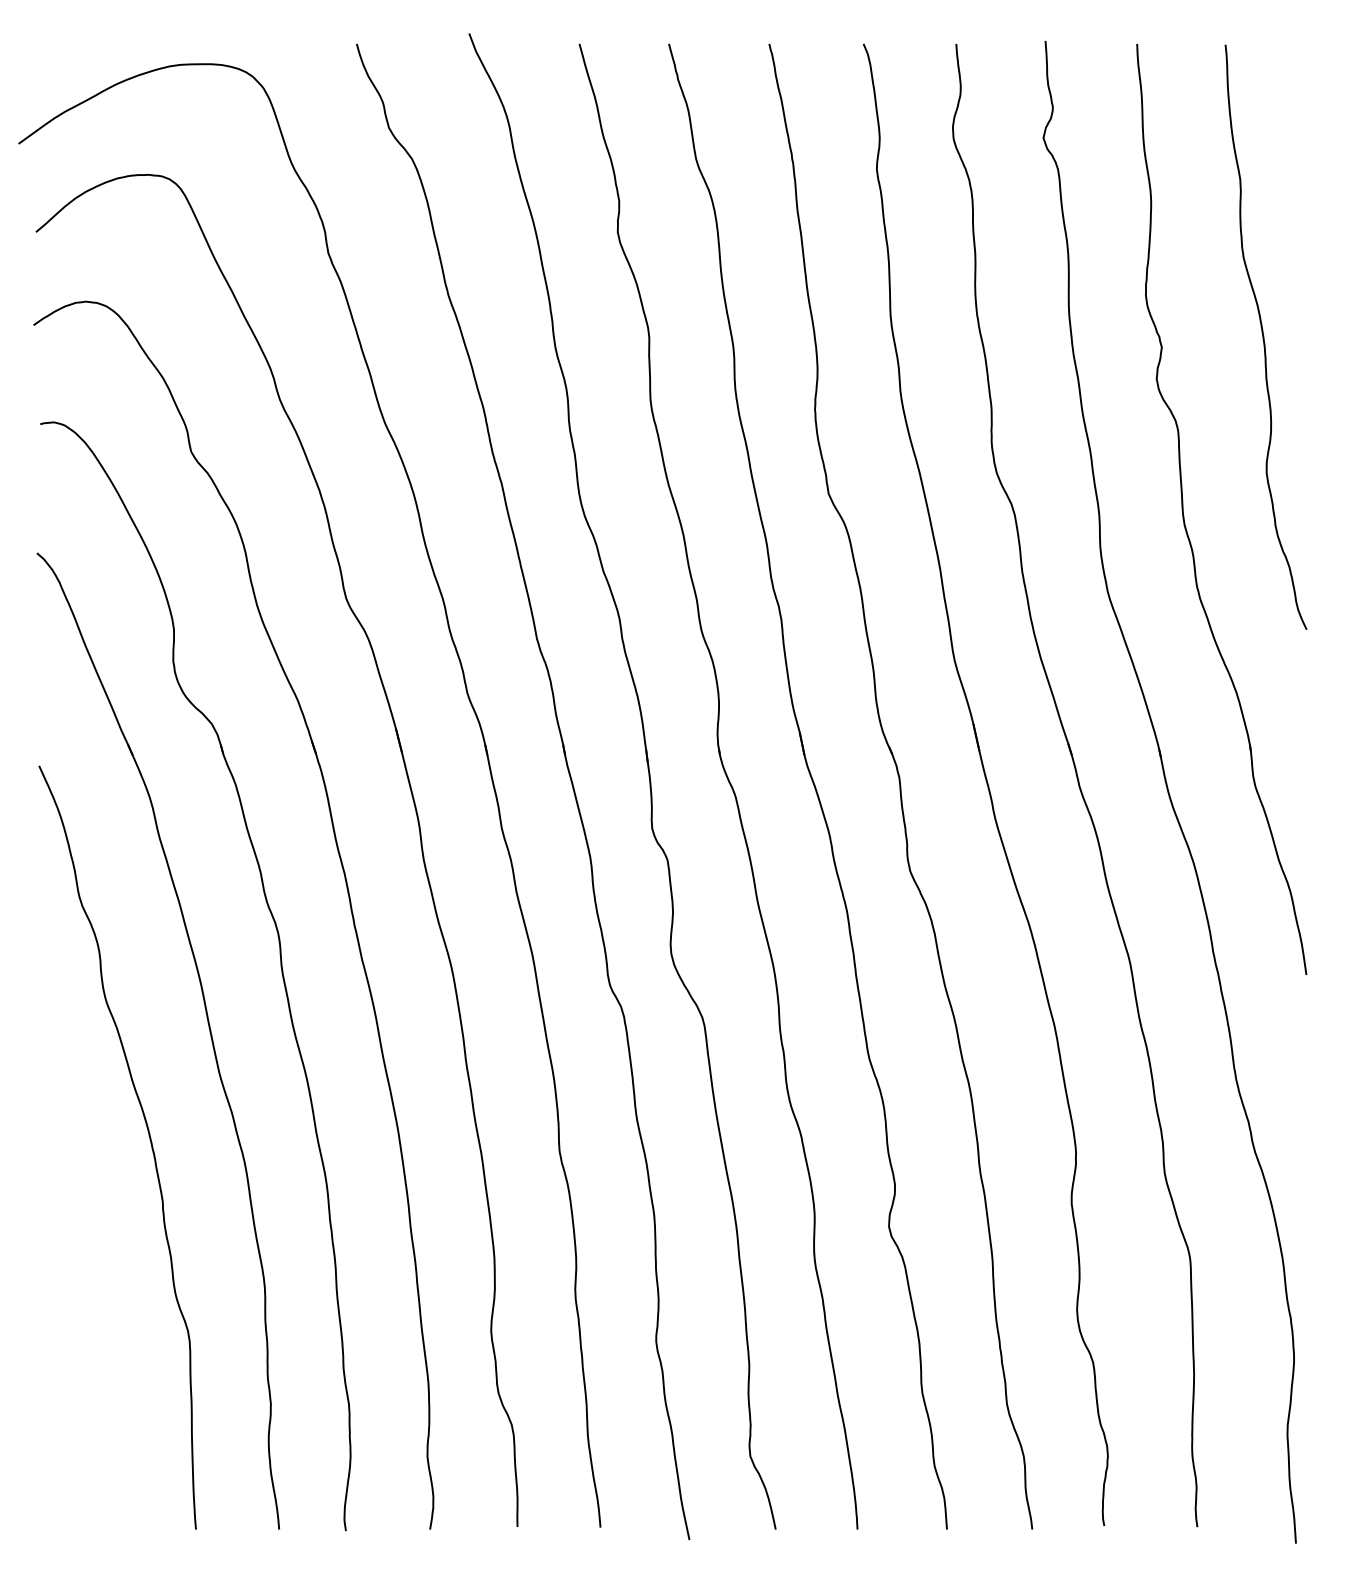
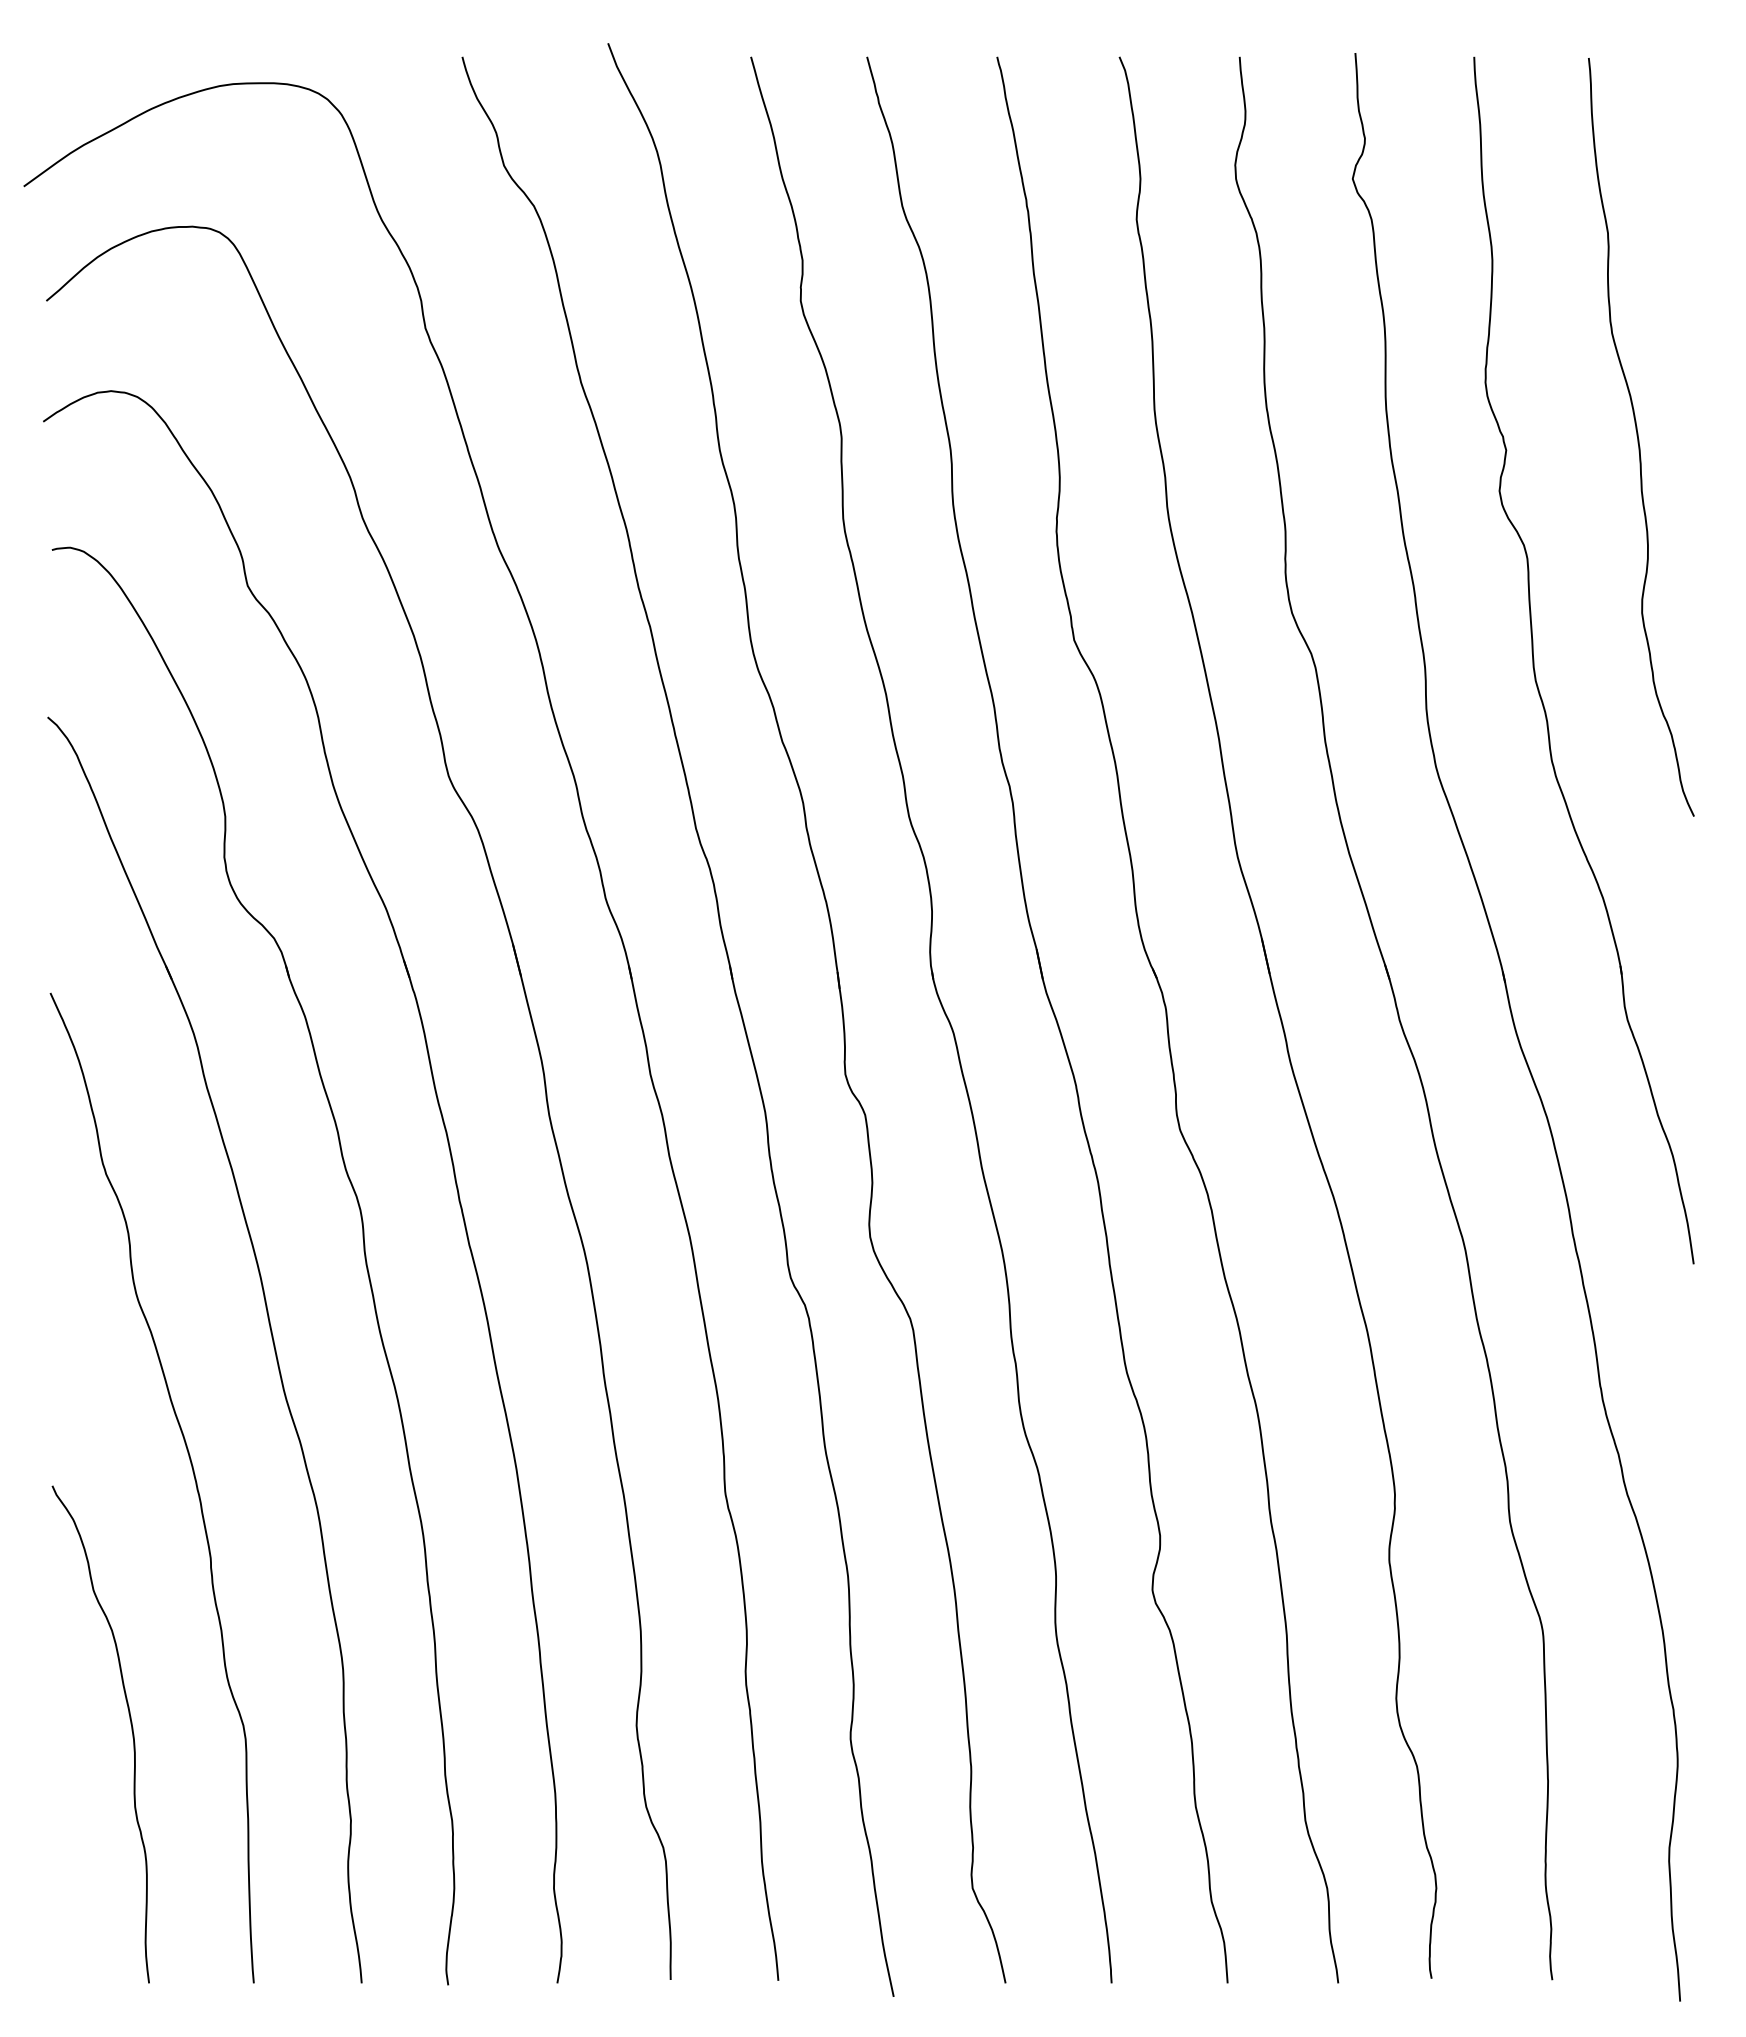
curve: (101, 1335) -> (131, 1731), added

